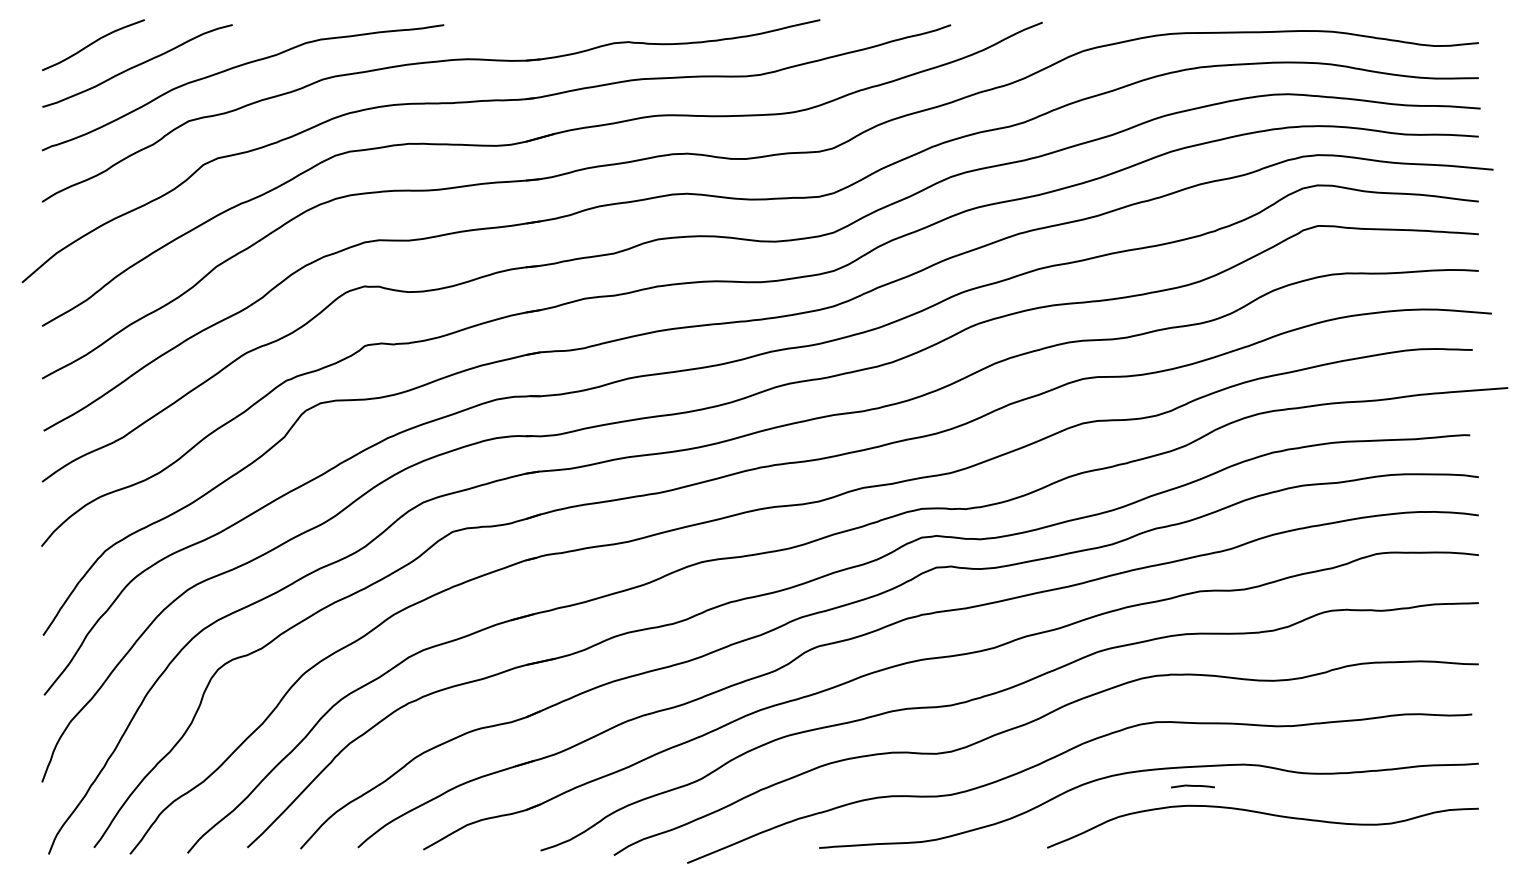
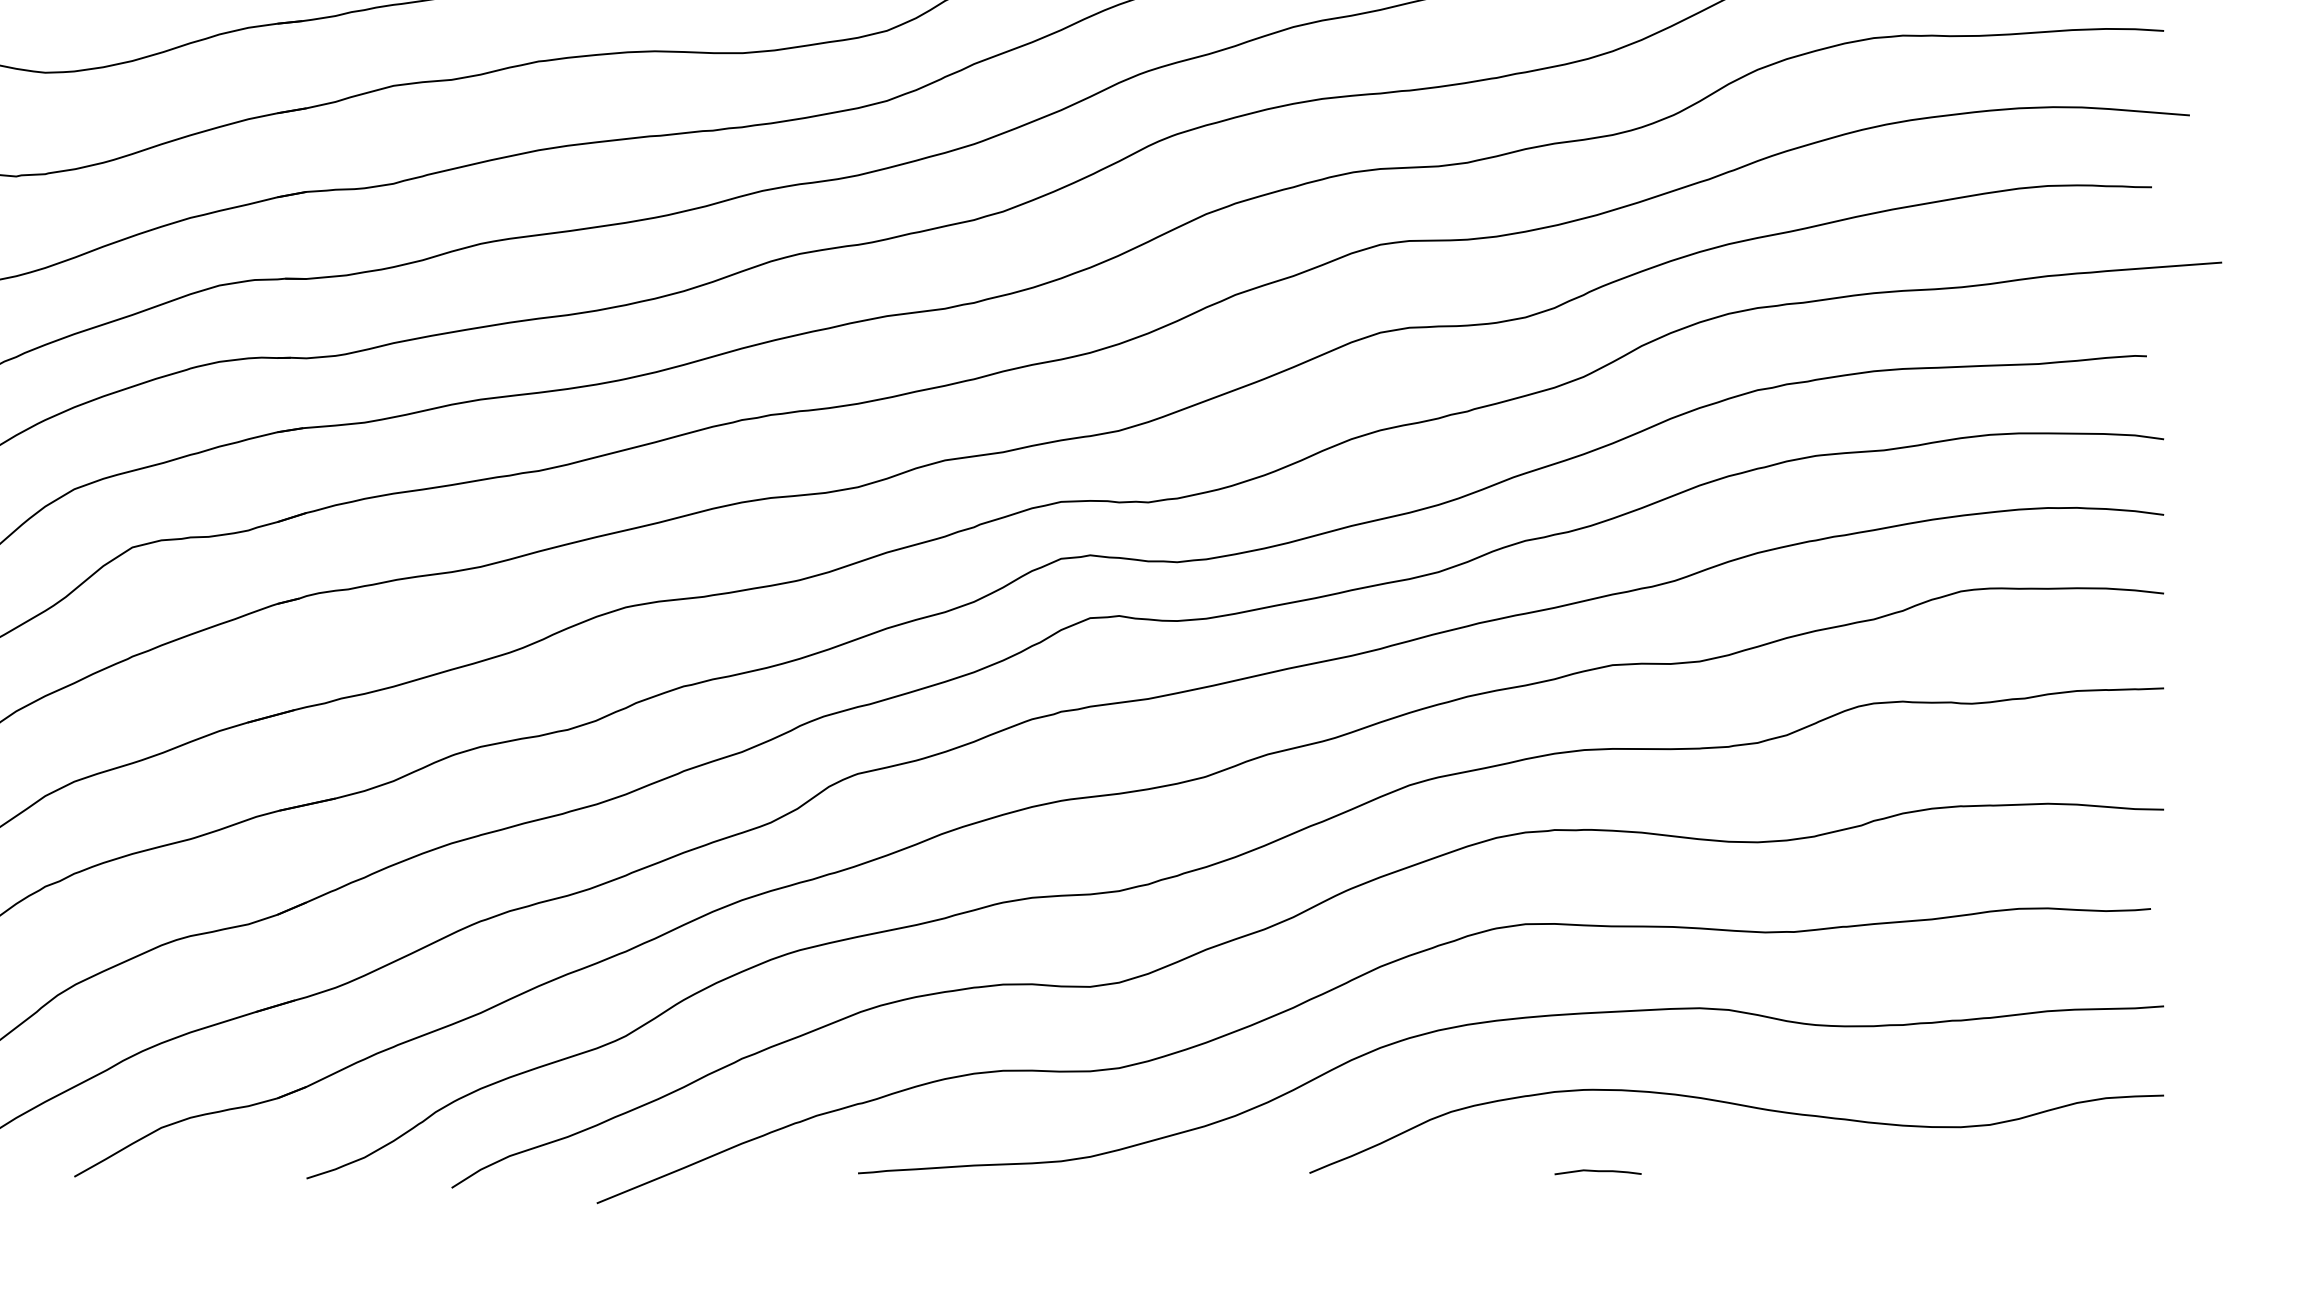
curve: (1192, 786) -> (1597, 1172), moved

